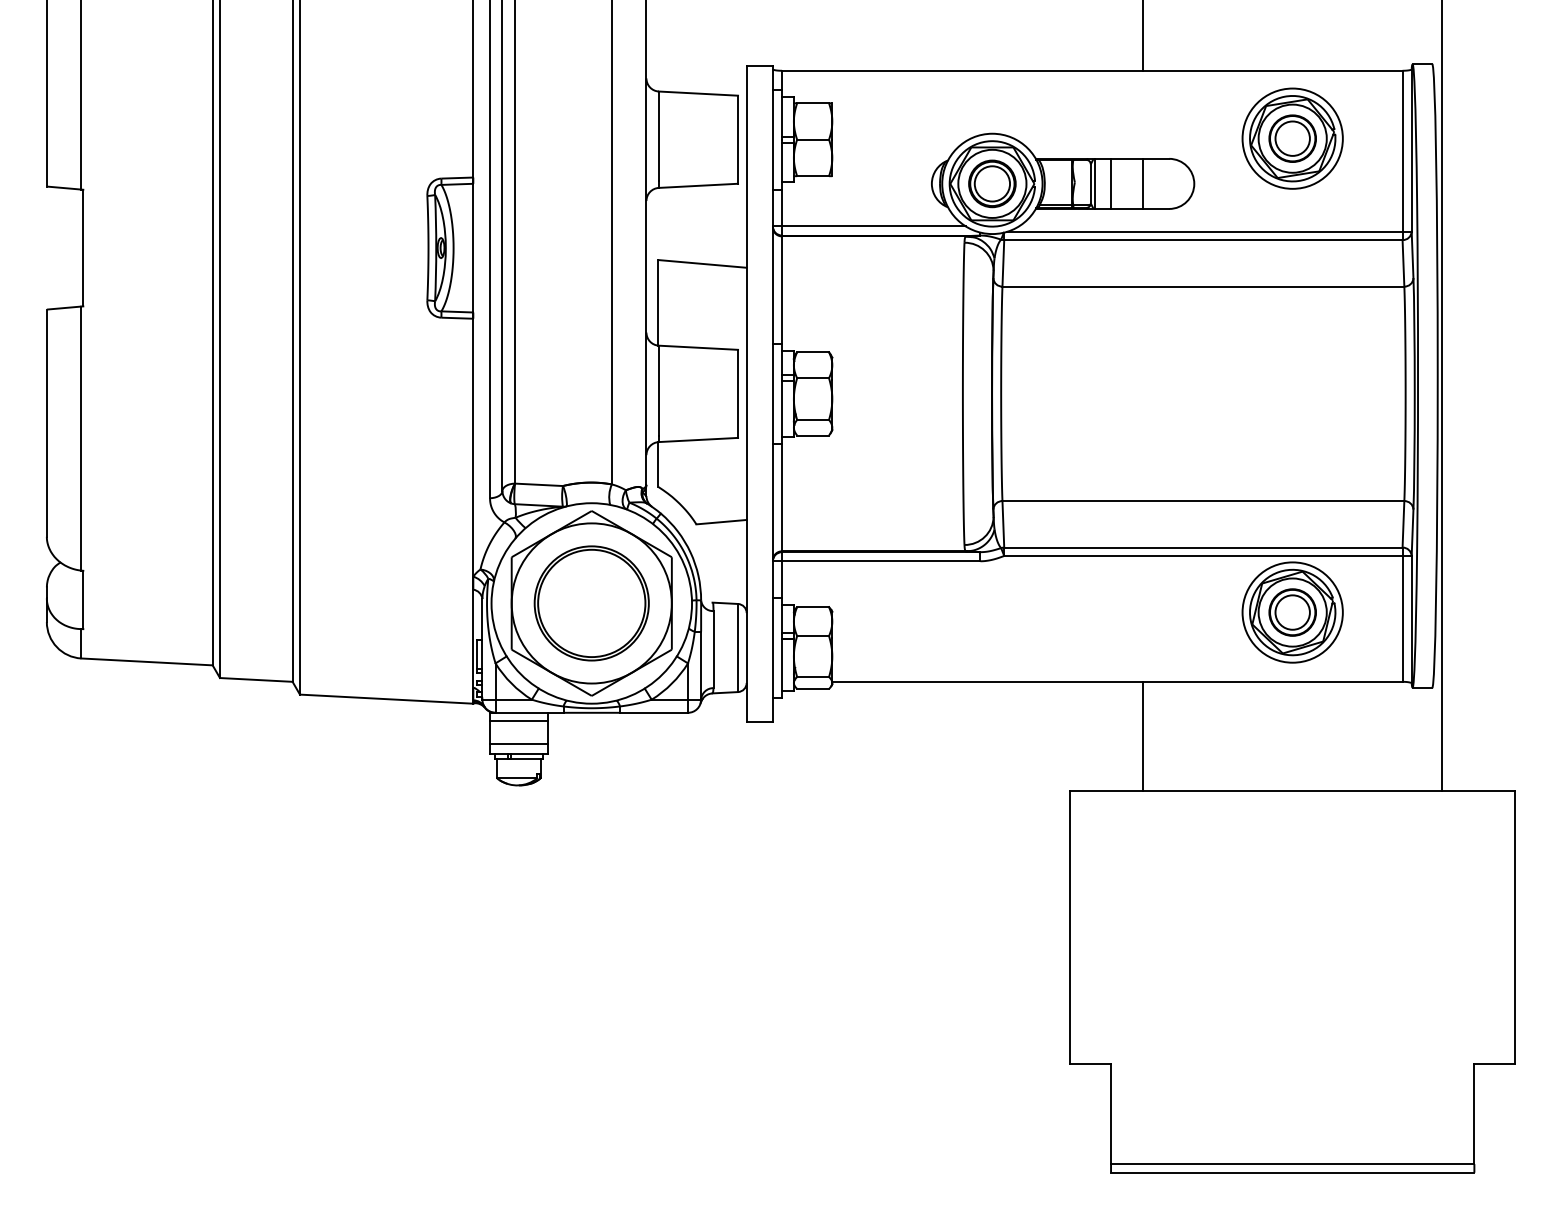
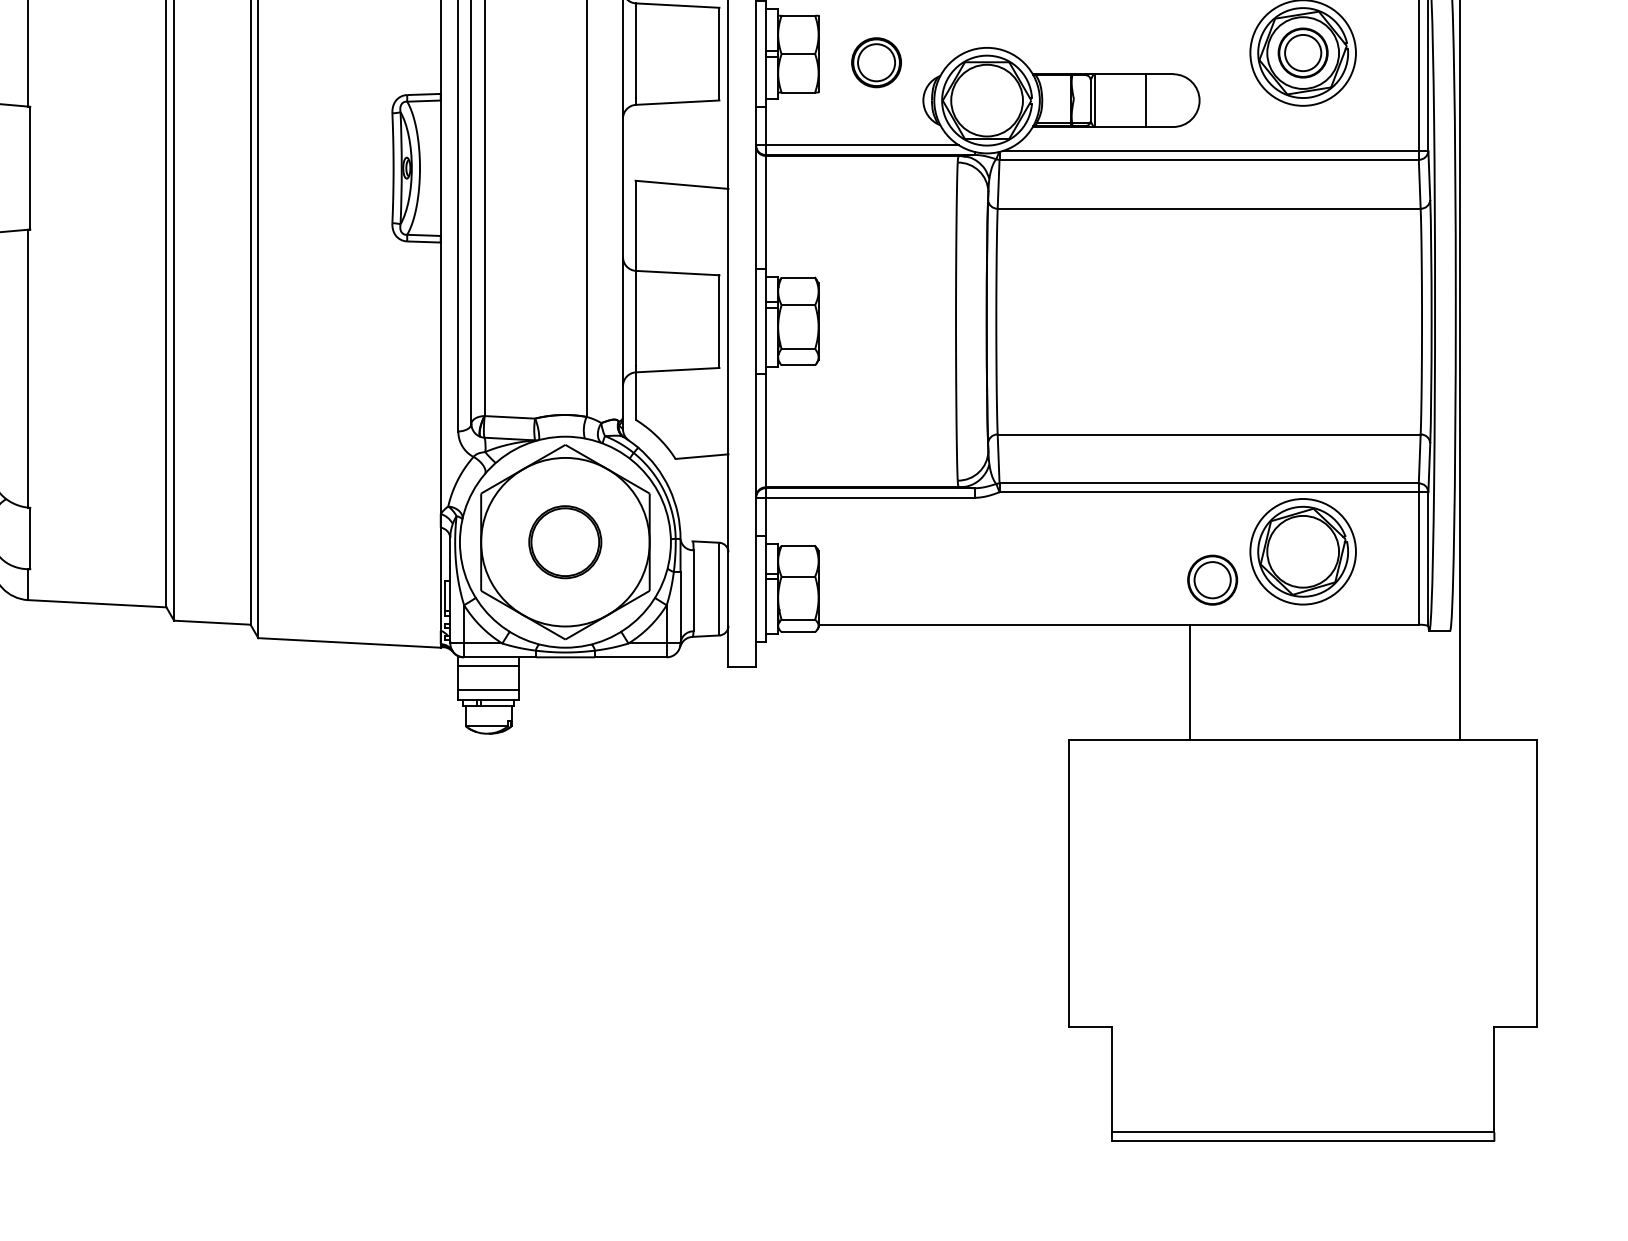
part: (992, 183) -> (876, 62), moved
line: (1111, 183) -> (1112, 100), removed
part: (591, 603) -> (565, 542), size x0.6
part: (1292, 612) -> (1212, 580), moved
line: (1143, 736) -> (1190, 682), moved

